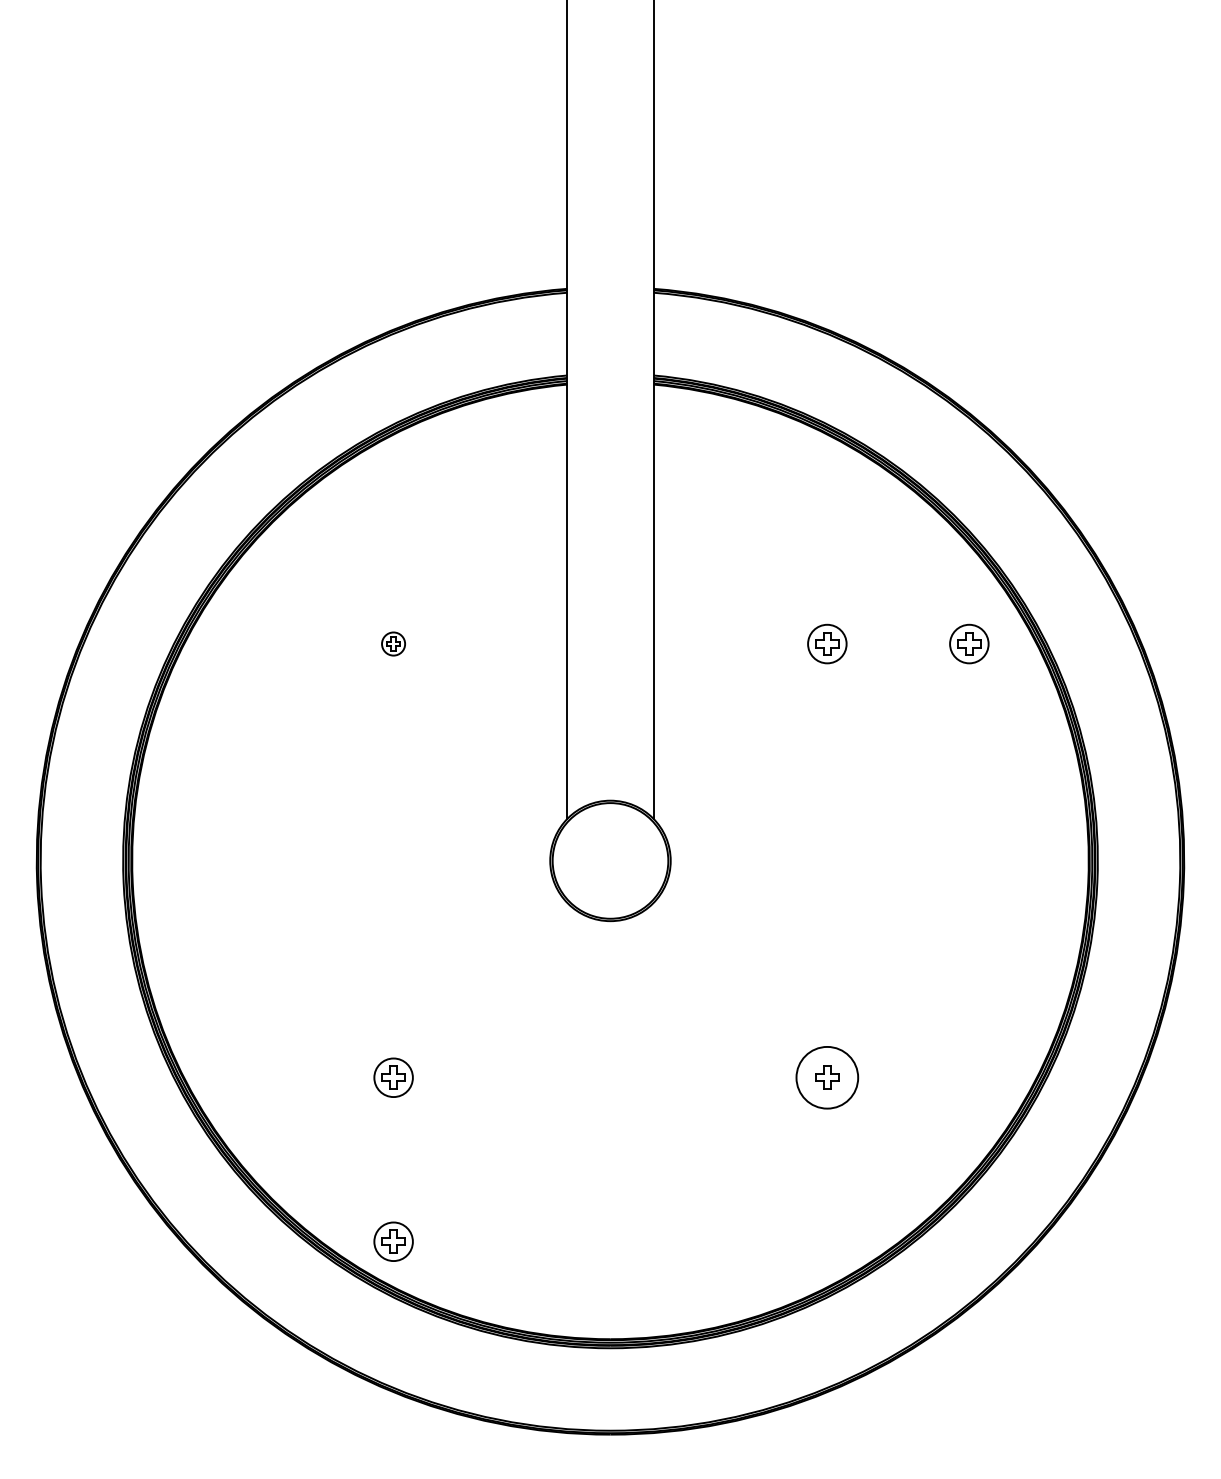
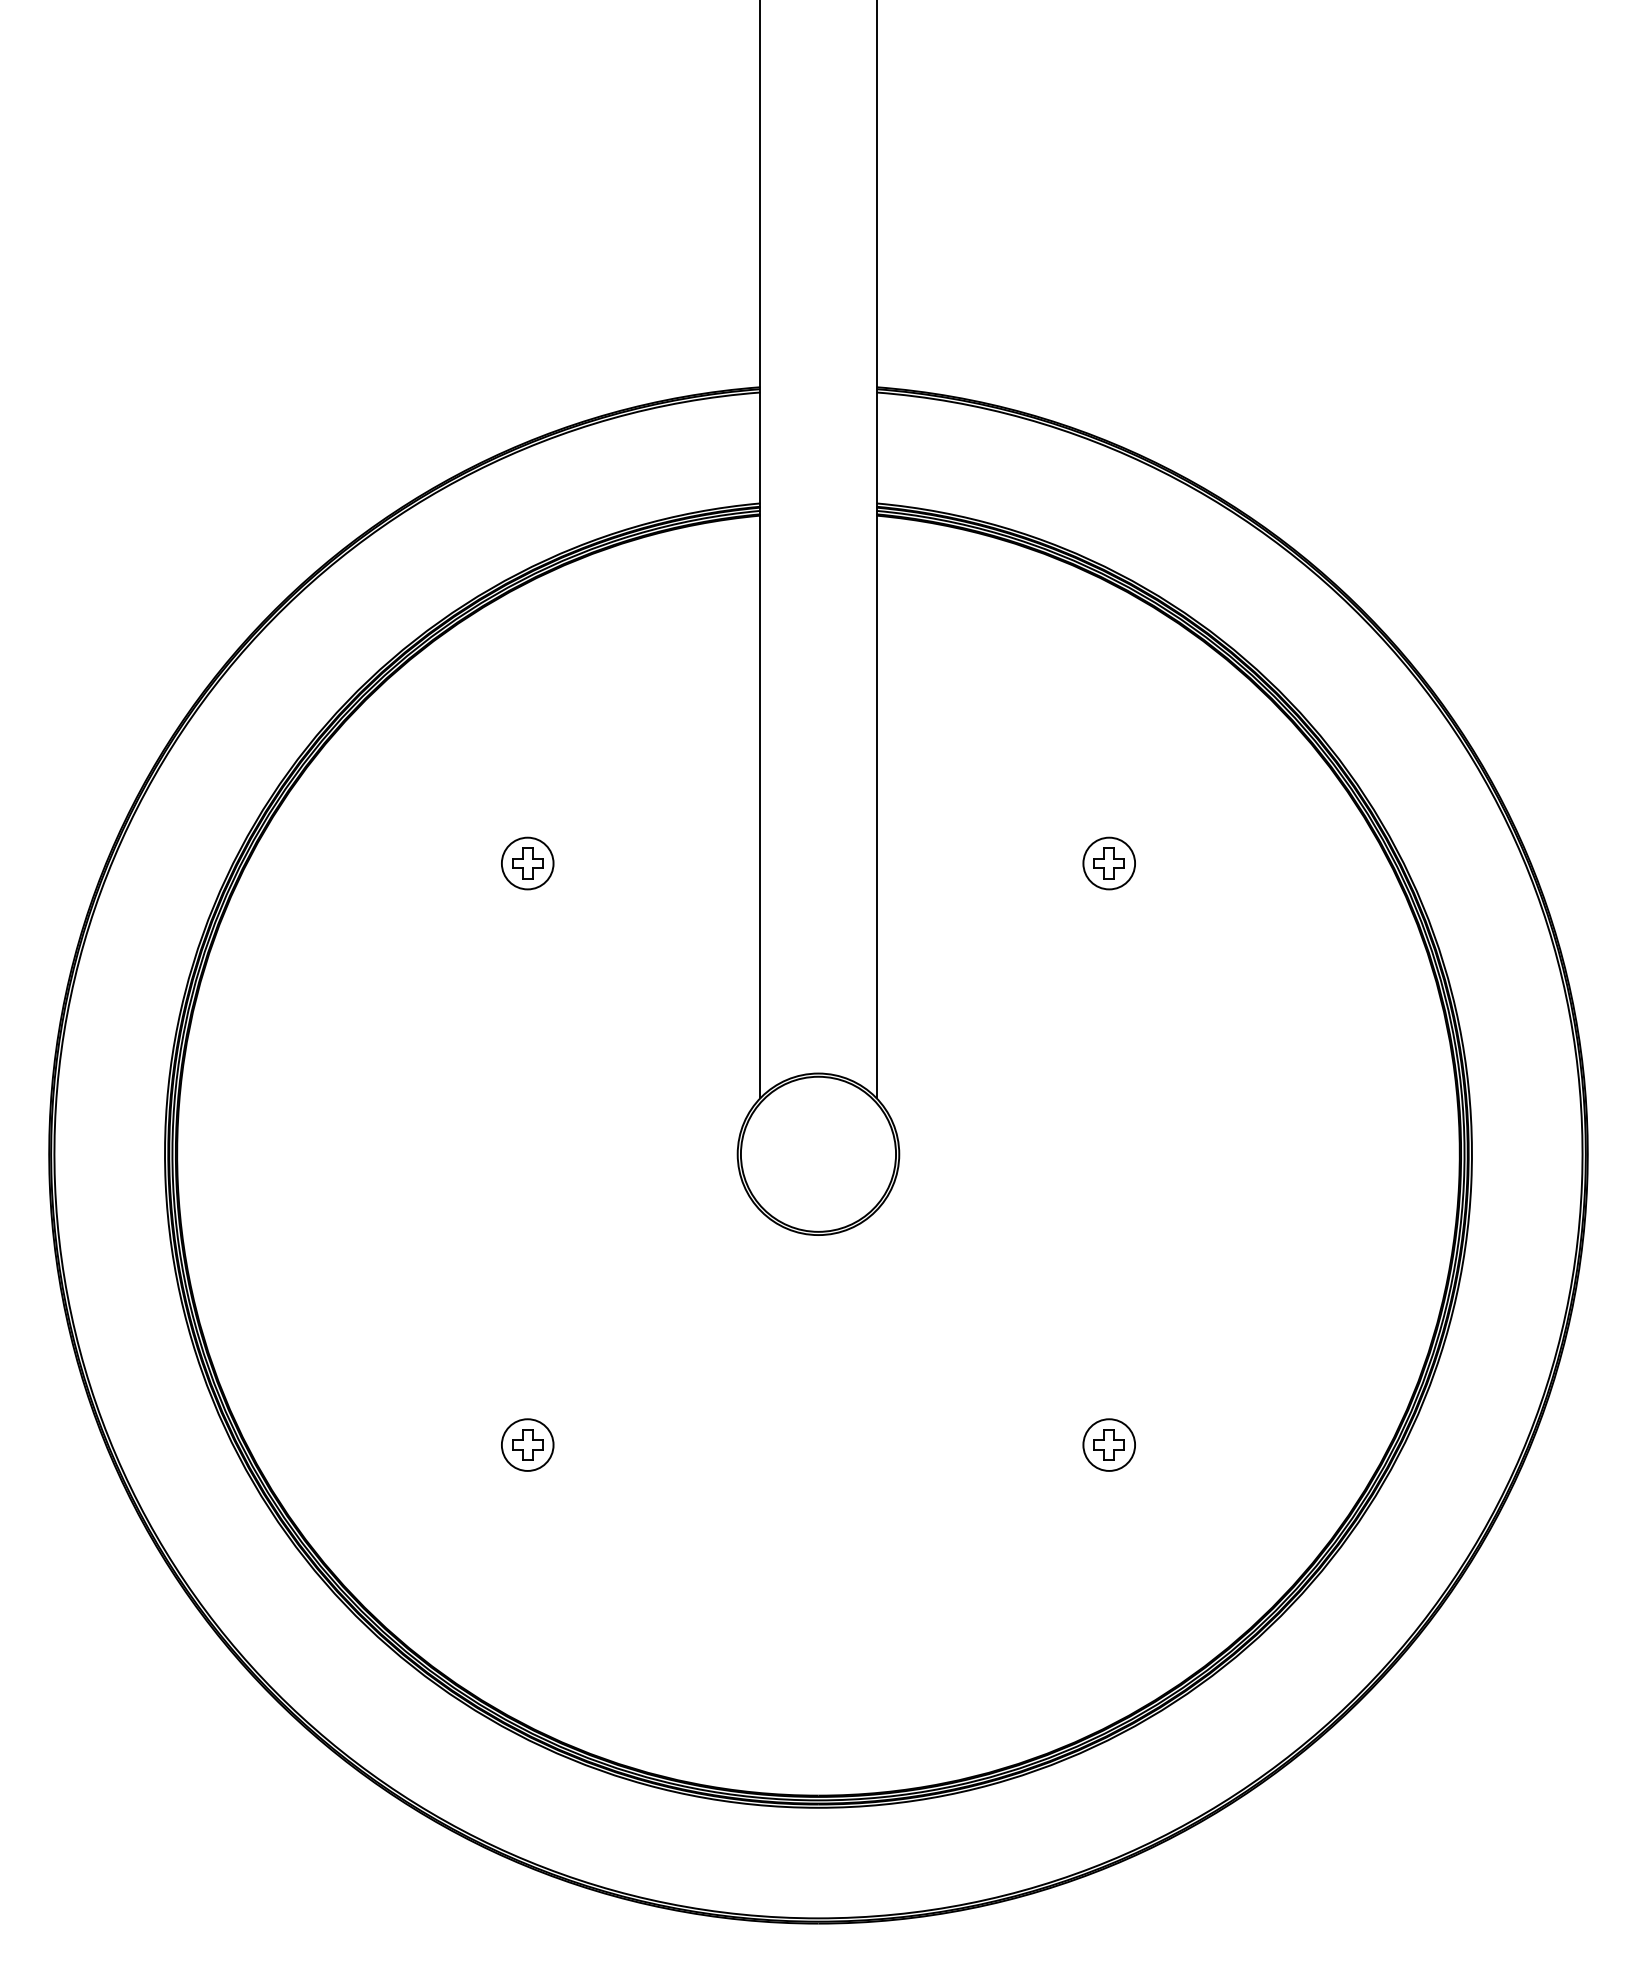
part: (393, 643) -> (527, 862), size x1.67
part: (969, 643) -> (1299, 862), removed
circle: (827, 1077) -> (1109, 1444), size x0.62
part: (393, 1241) -> (527, 1664), removed

